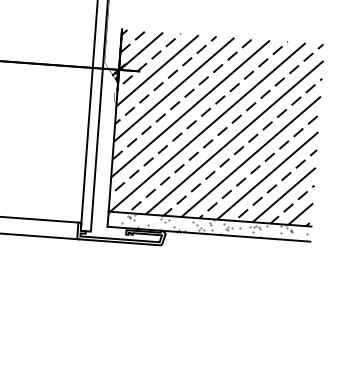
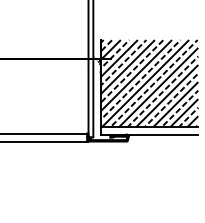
hatch: (207, 225) -> (148, 130), removed

